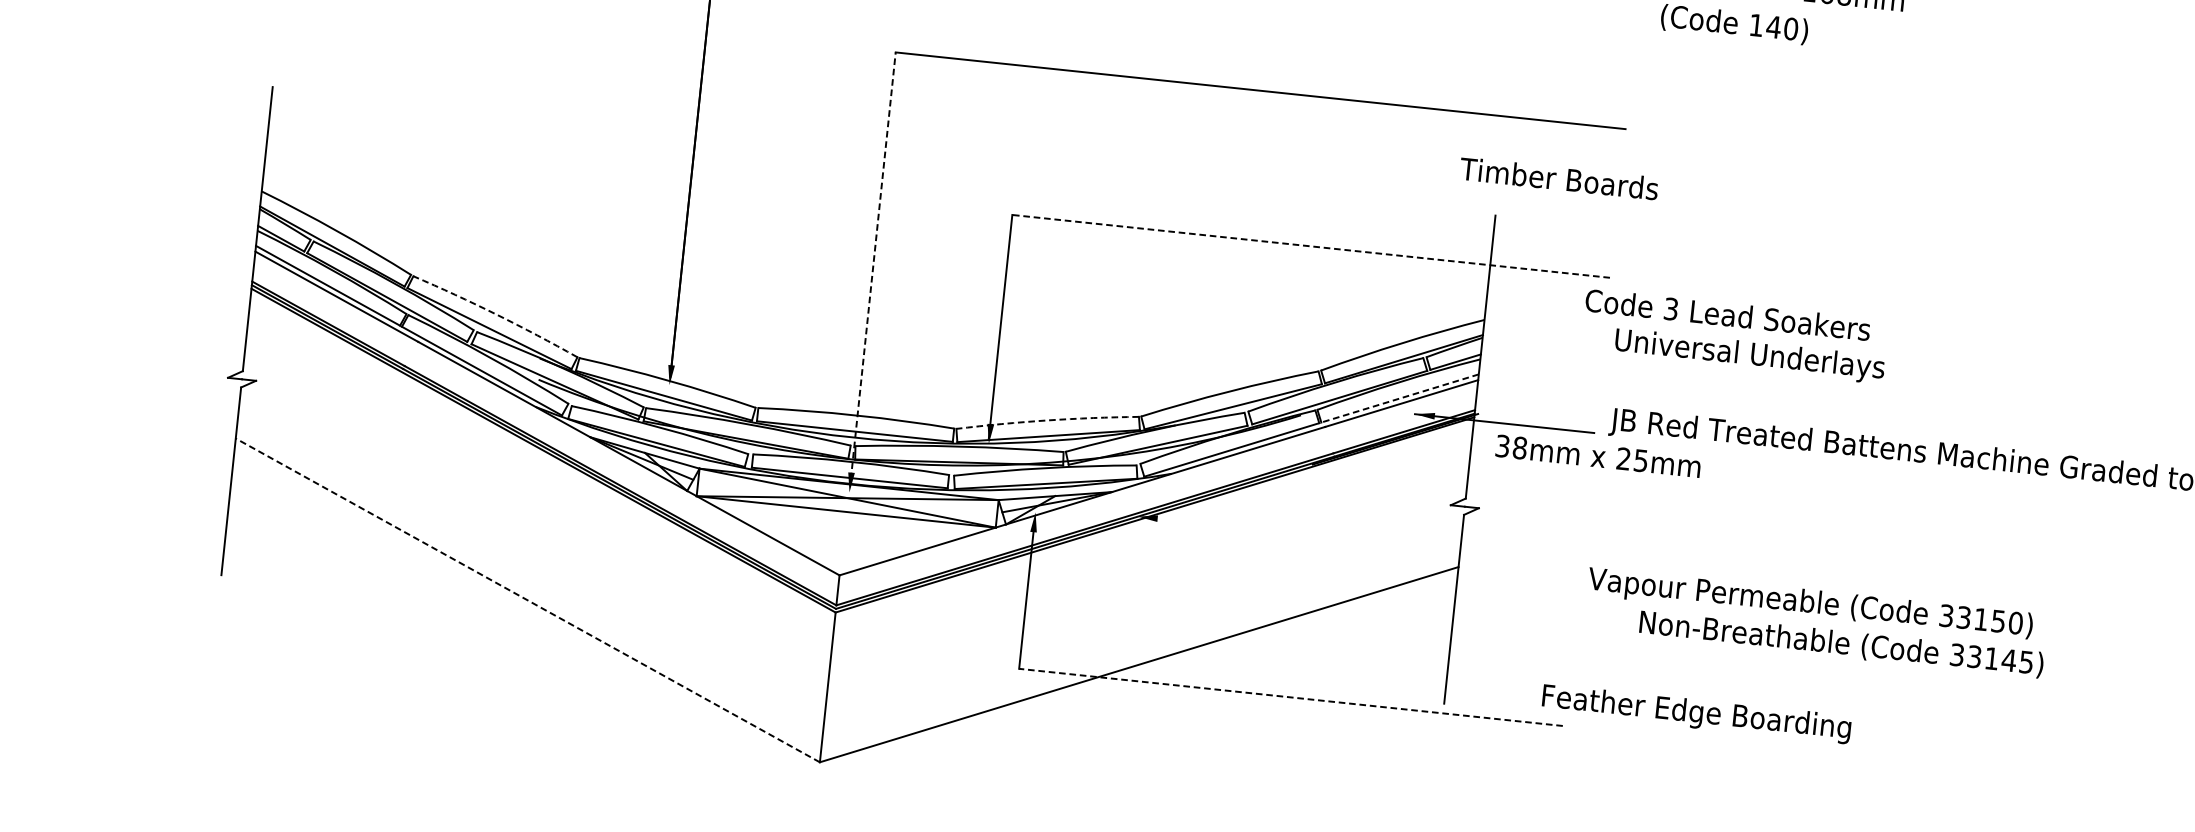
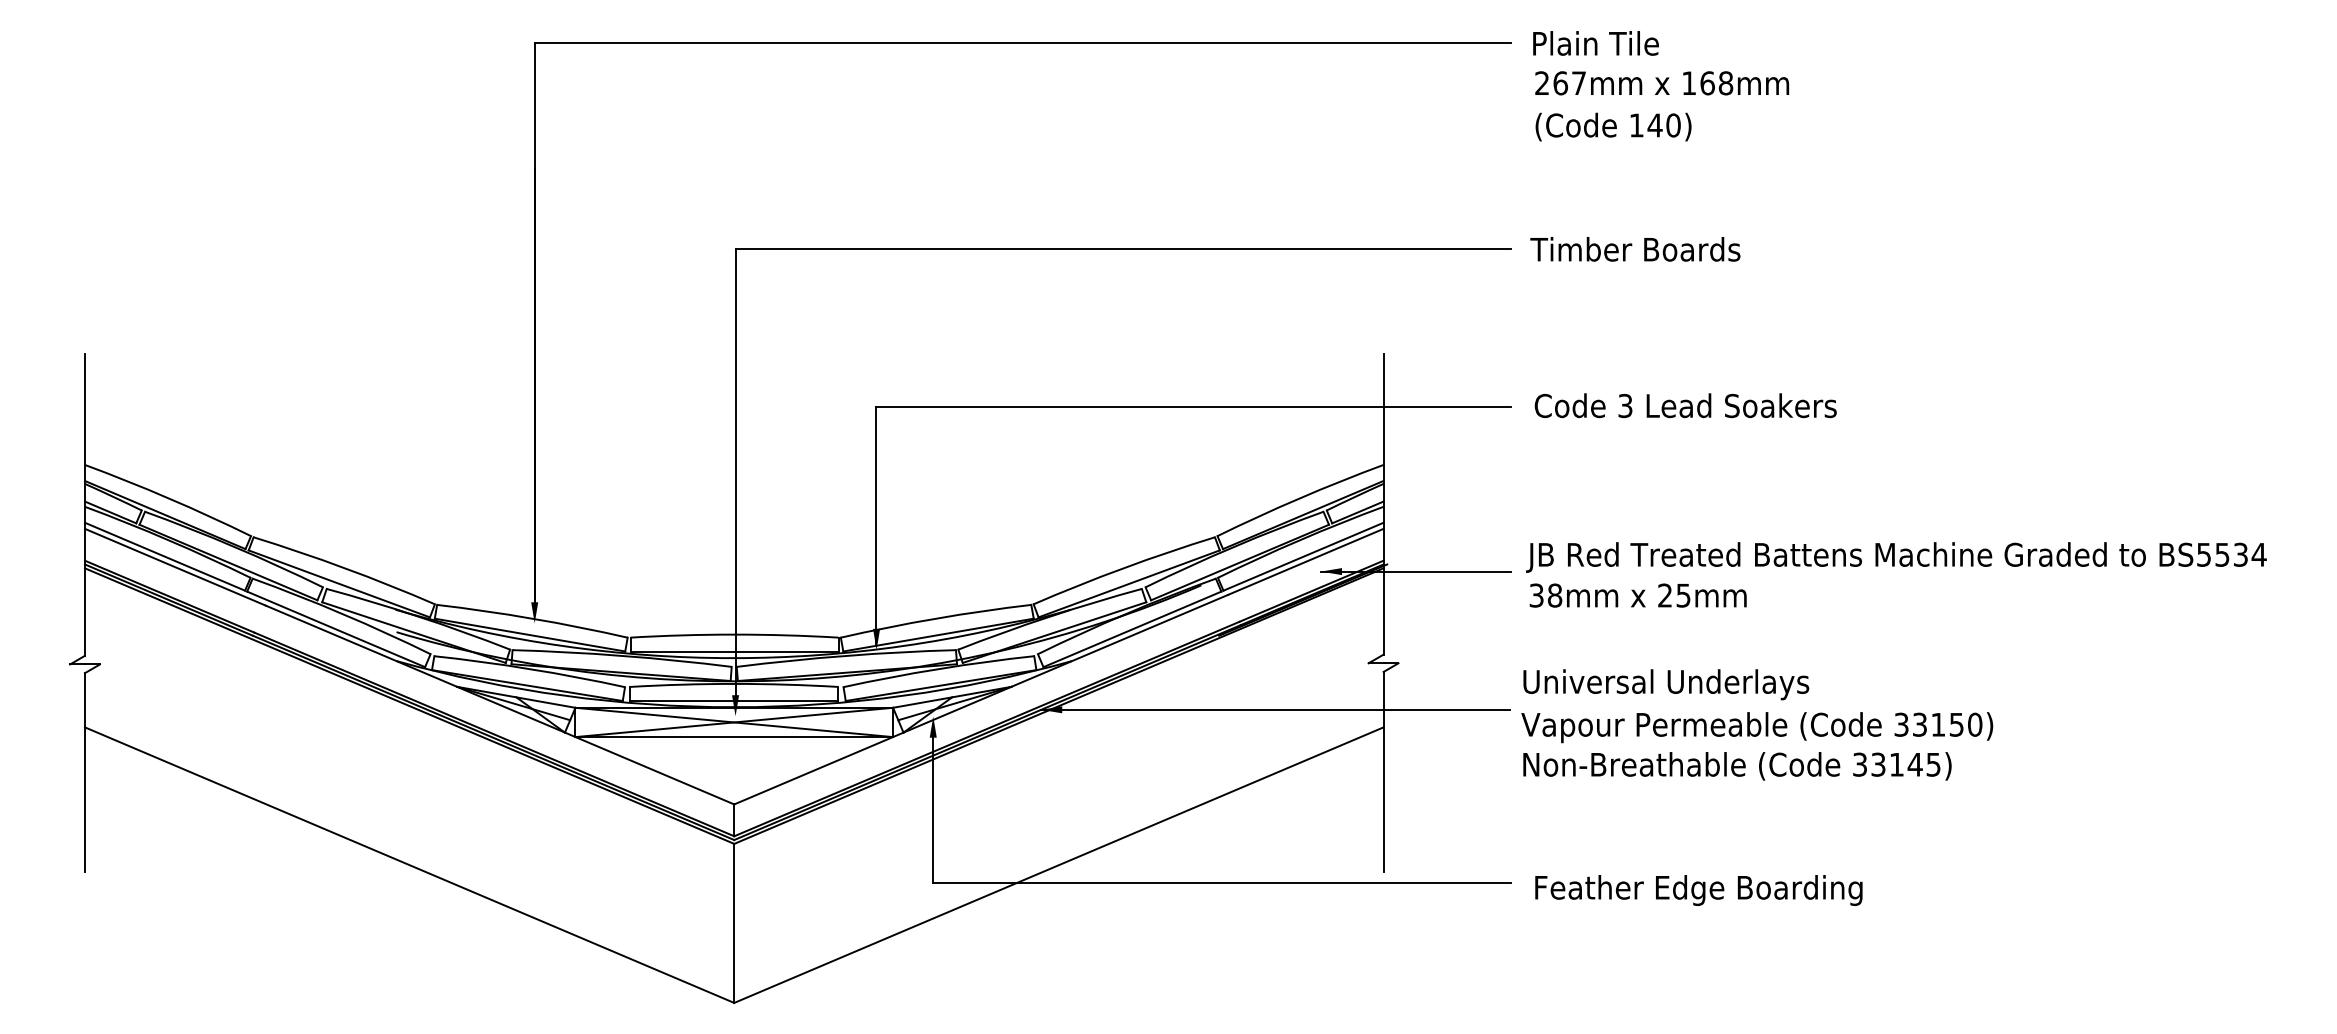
text: (1559, 178) -> (1635, 249), moved
line: (1310, 246) -> (1192, 406), dashed -> solid
line: (873, 265) -> (735, 475), dashed -> solid
arc: (496, 314) -> (345, 568), dashed -> solid
text: (1727, 314) -> (1685, 405), moved
text: (1750, 356) -> (1666, 684), moved
line: (1400, 398) -> (1303, 556), dashed -> solid
arc: (1047, 420) -> (935, 618), dashed -> solid
text: (1597, 456) -> (1637, 595), moved
line: (1358, 539) -> (1275, 709), added
line: (527, 600) -> (409, 865), dashed -> solid
text: (1841, 644) -> (1737, 766), moved
line: (1290, 697) -> (1221, 882), dashed -> solid
text: (1696, 714) -> (1698, 890), moved

